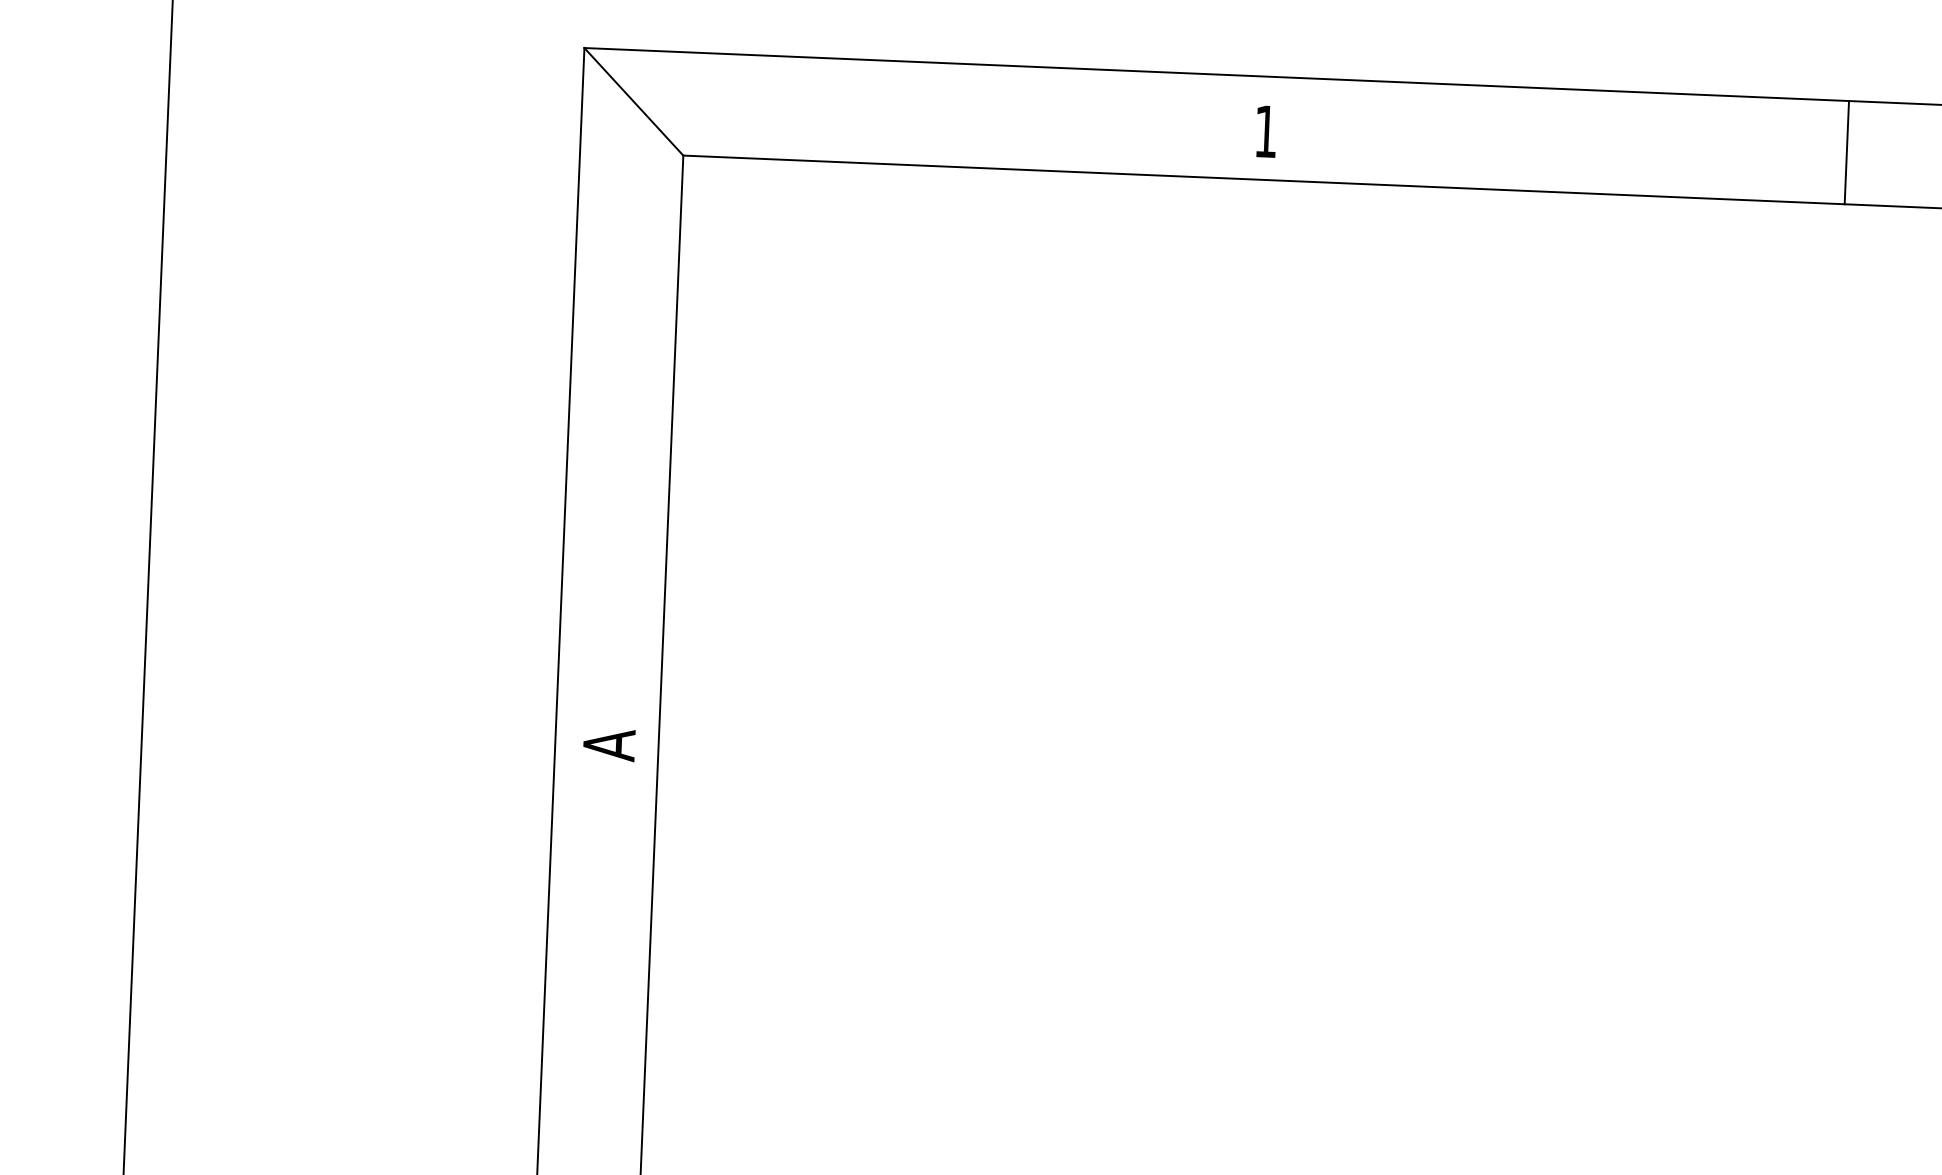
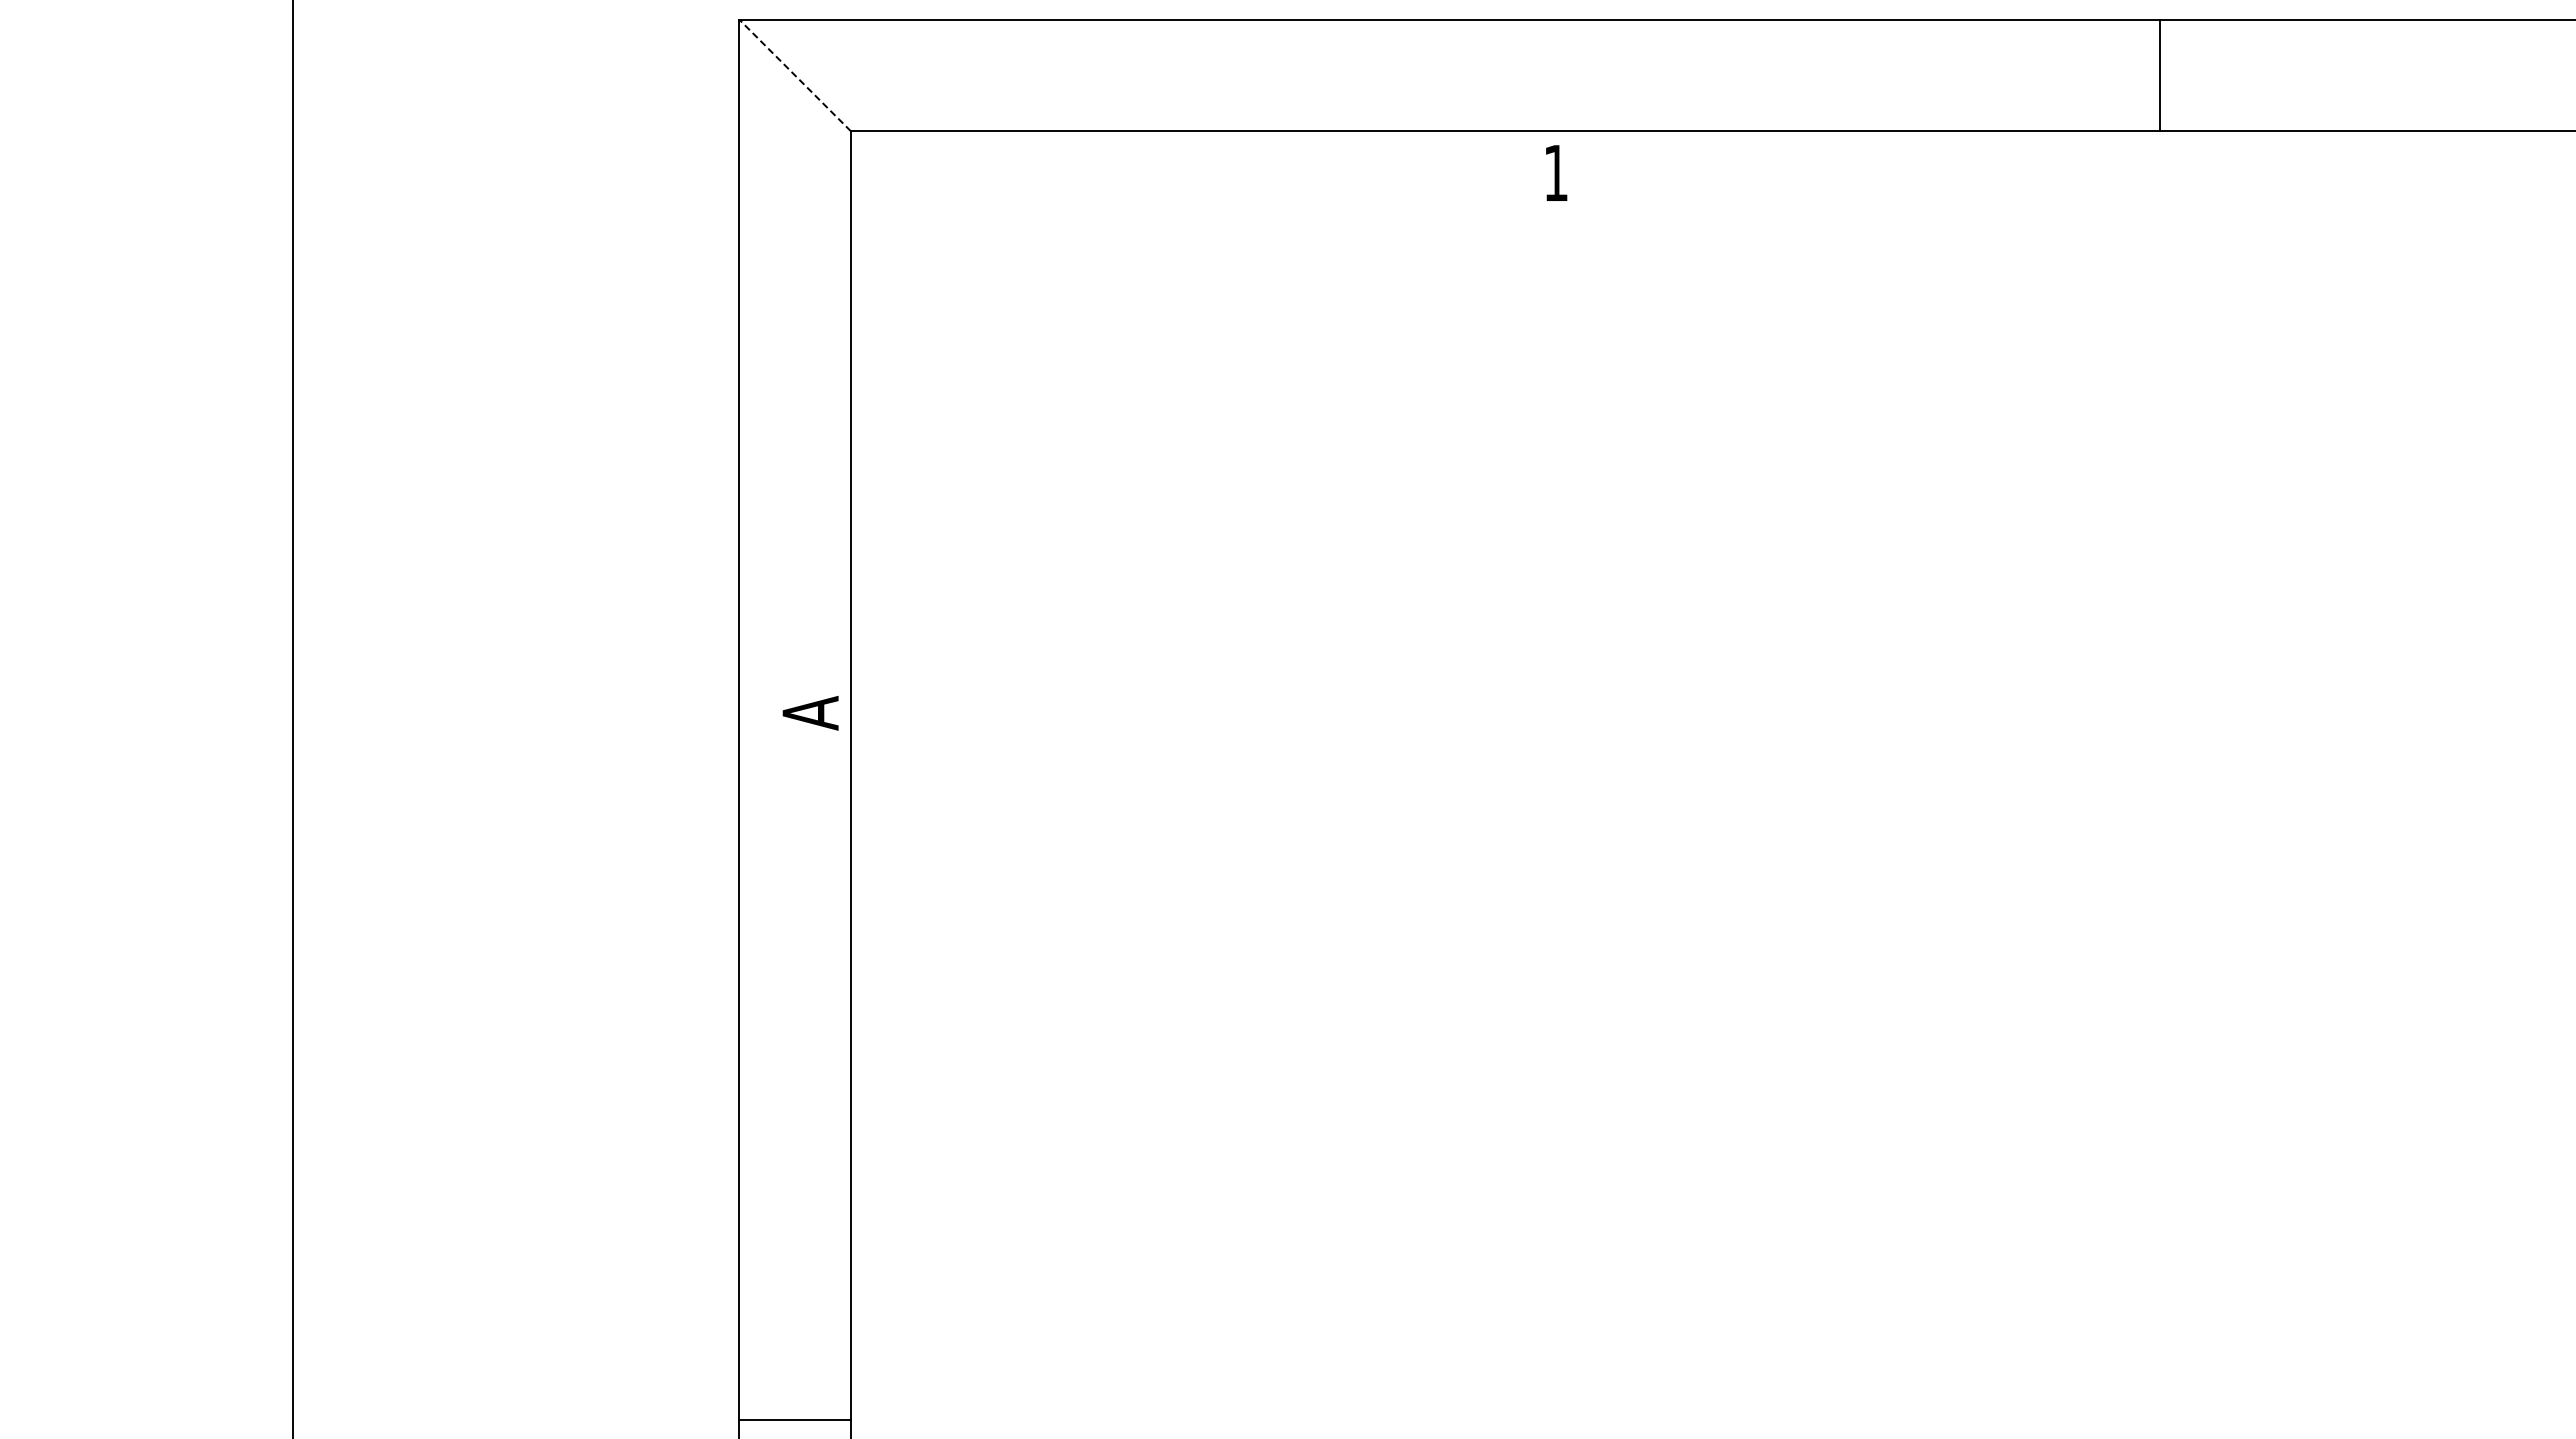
line: (634, 101) -> (795, 75), solid -> dashed
text: (1266, 131) -> (1556, 172), moved
line: (1847, 152) -> (2160, 75), moved
text: (609, 744) -> (810, 712), moved

